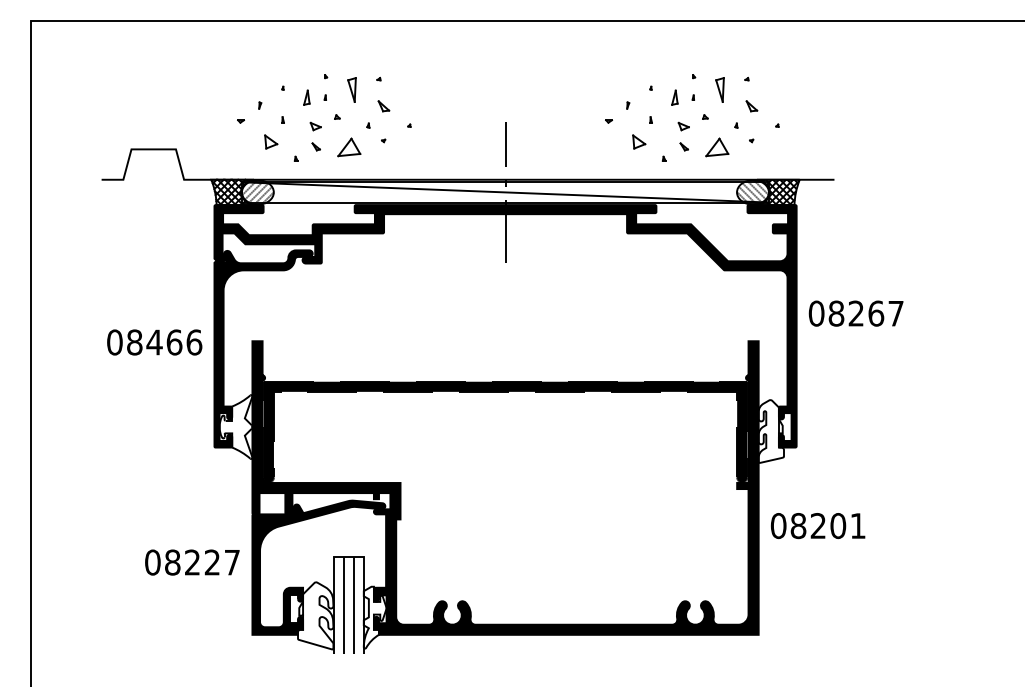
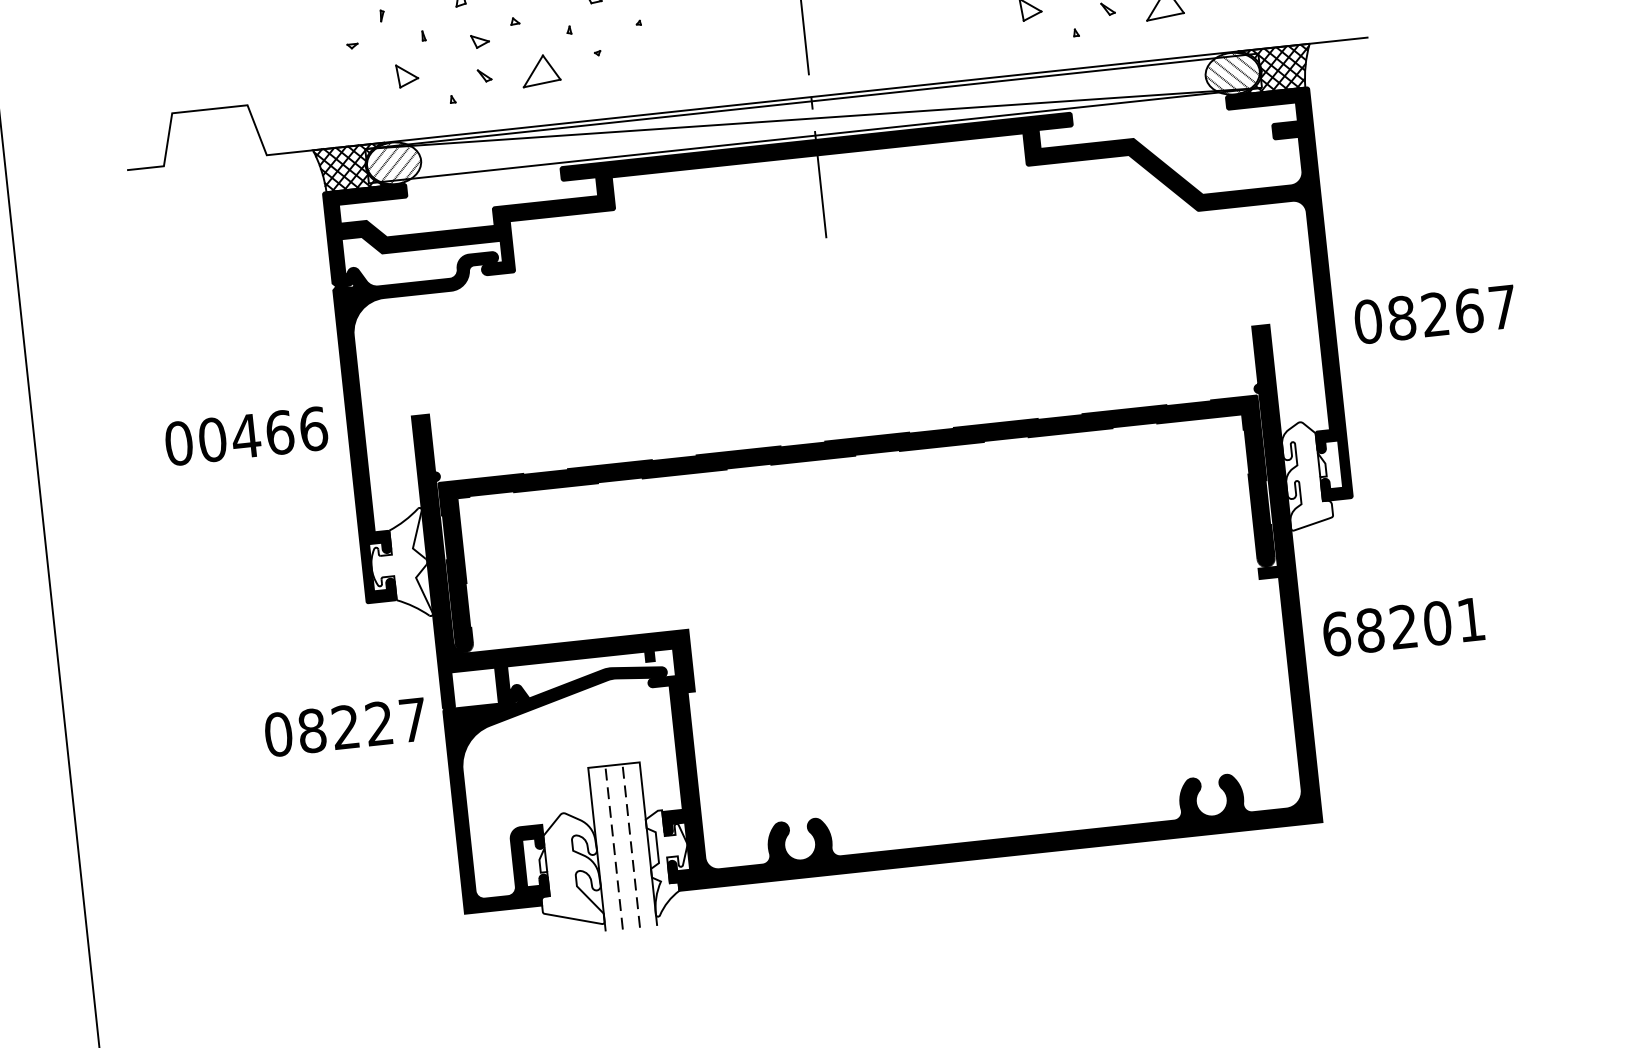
text: (855, 313) -> (1434, 314), moved
text: (134, 342) -> (212, 439), 08466 -> 00466
text: (778, 525) -> (1336, 633), 08201 -> 68201
text: (192, 562) -> (345, 727), moved
line: (343, 605) -> (613, 847), solid -> dashed
line: (353, 605) -> (630, 845), solid -> dashed

